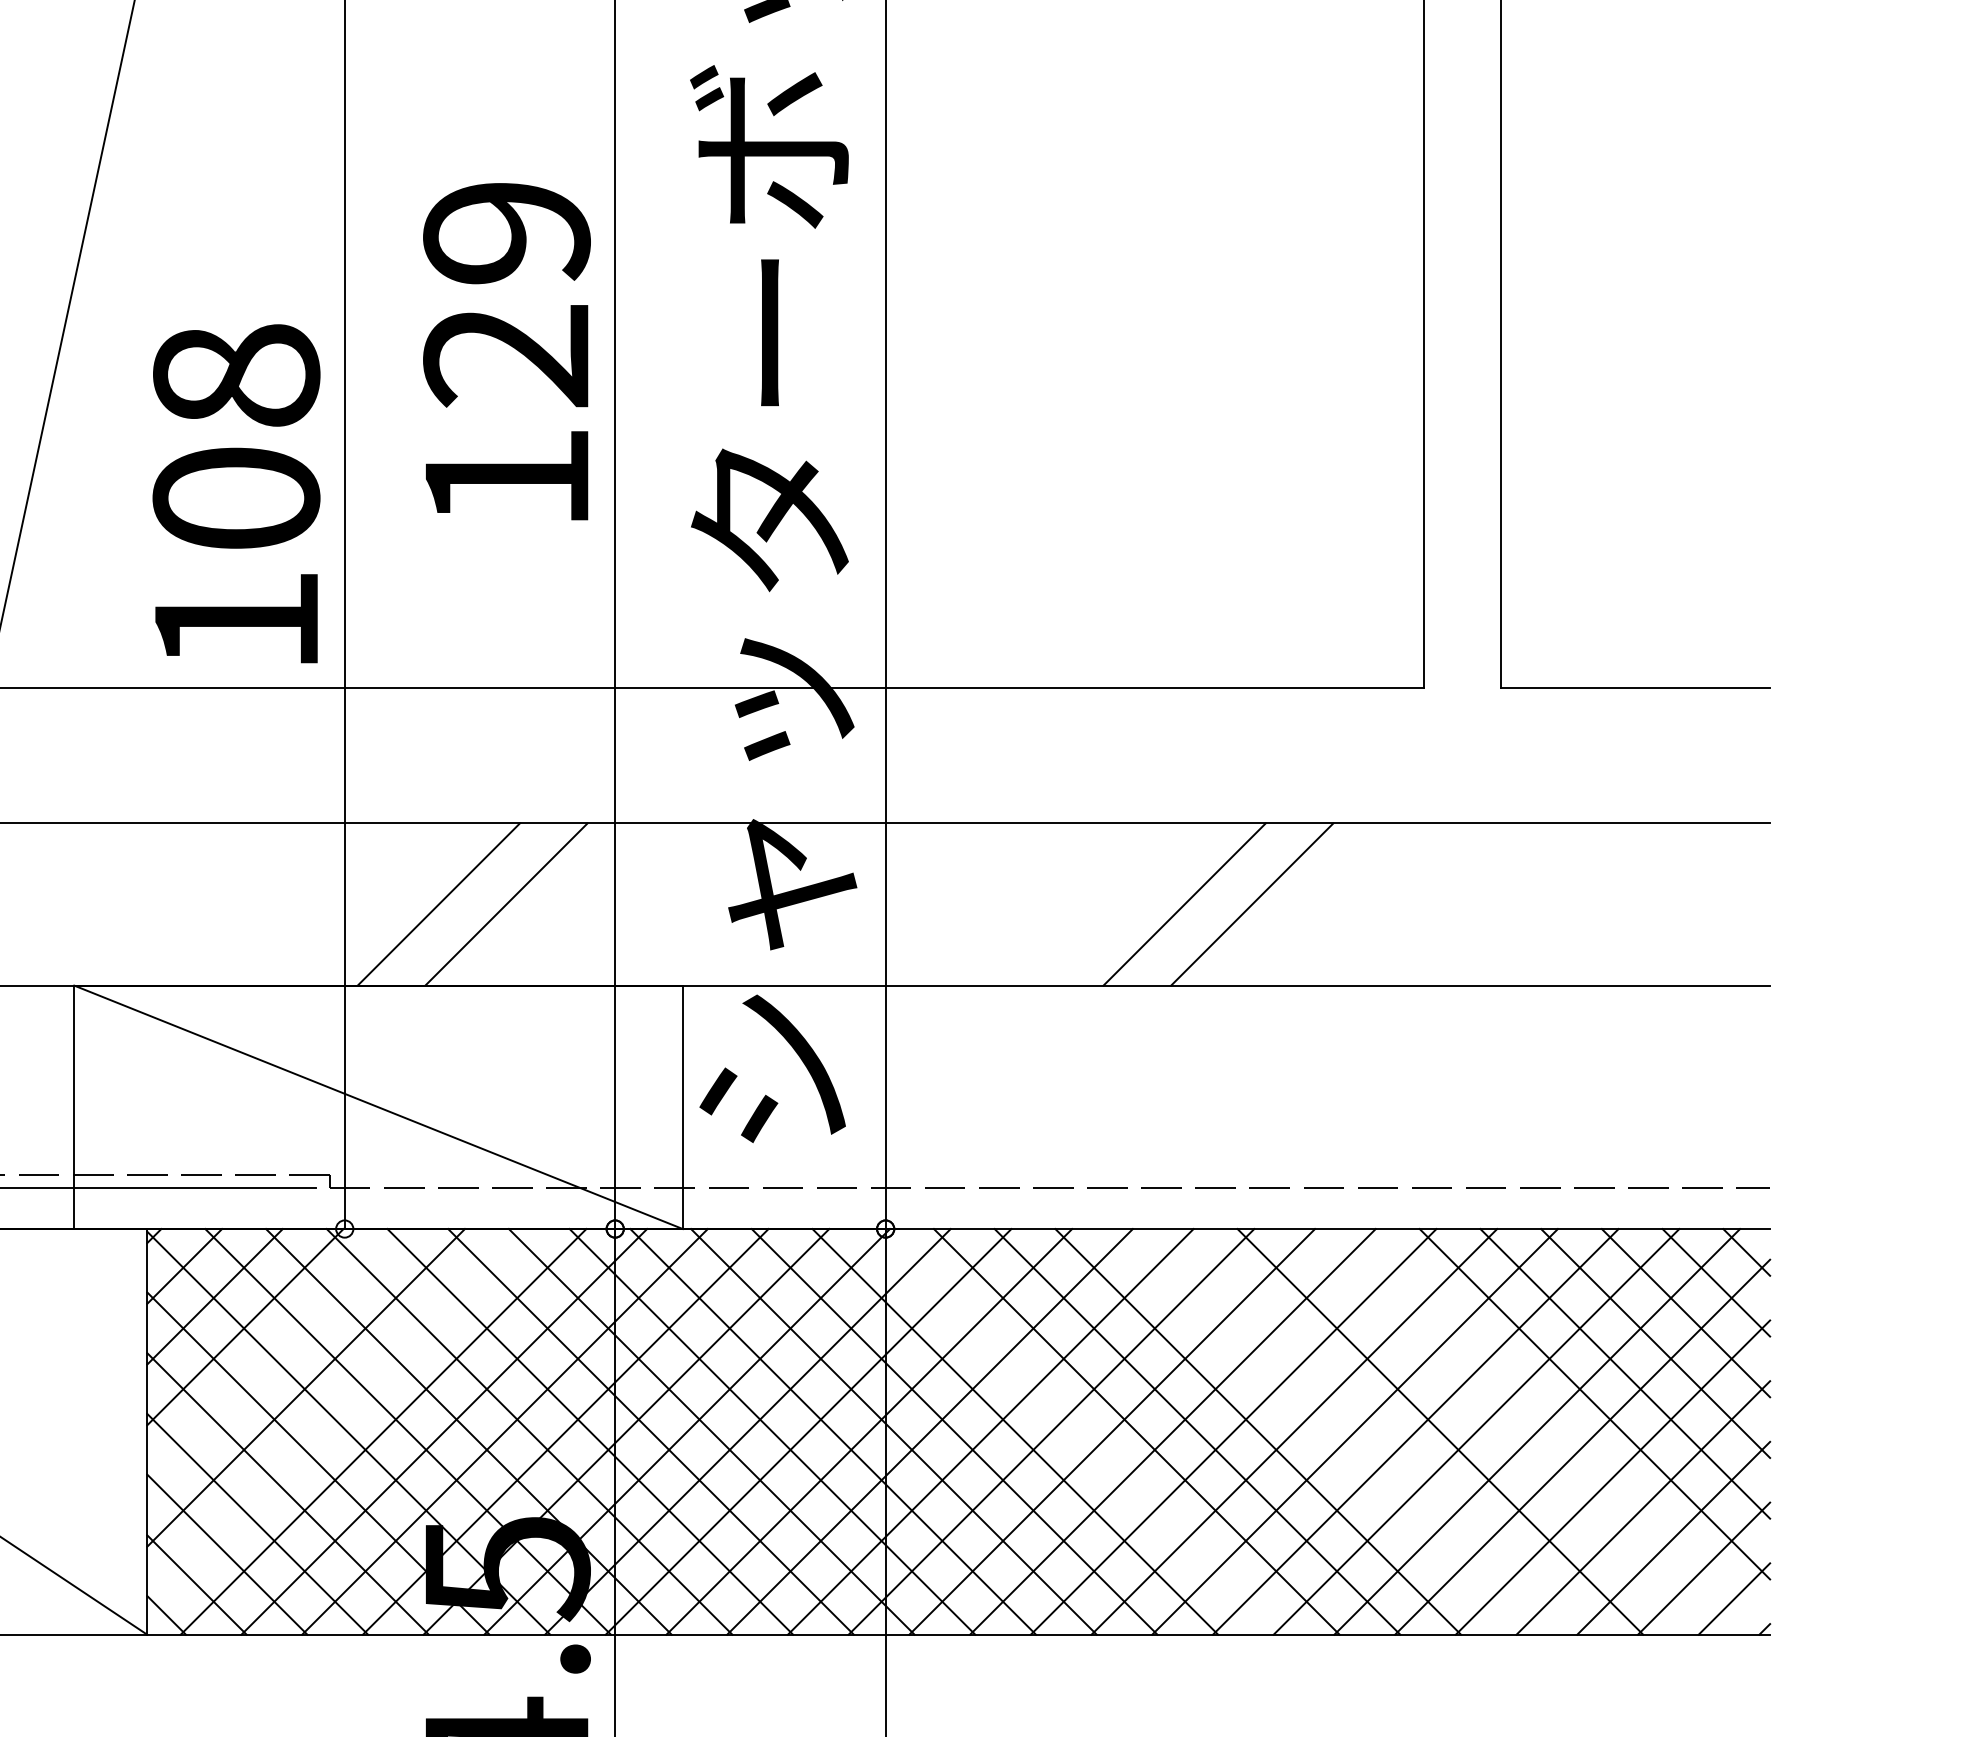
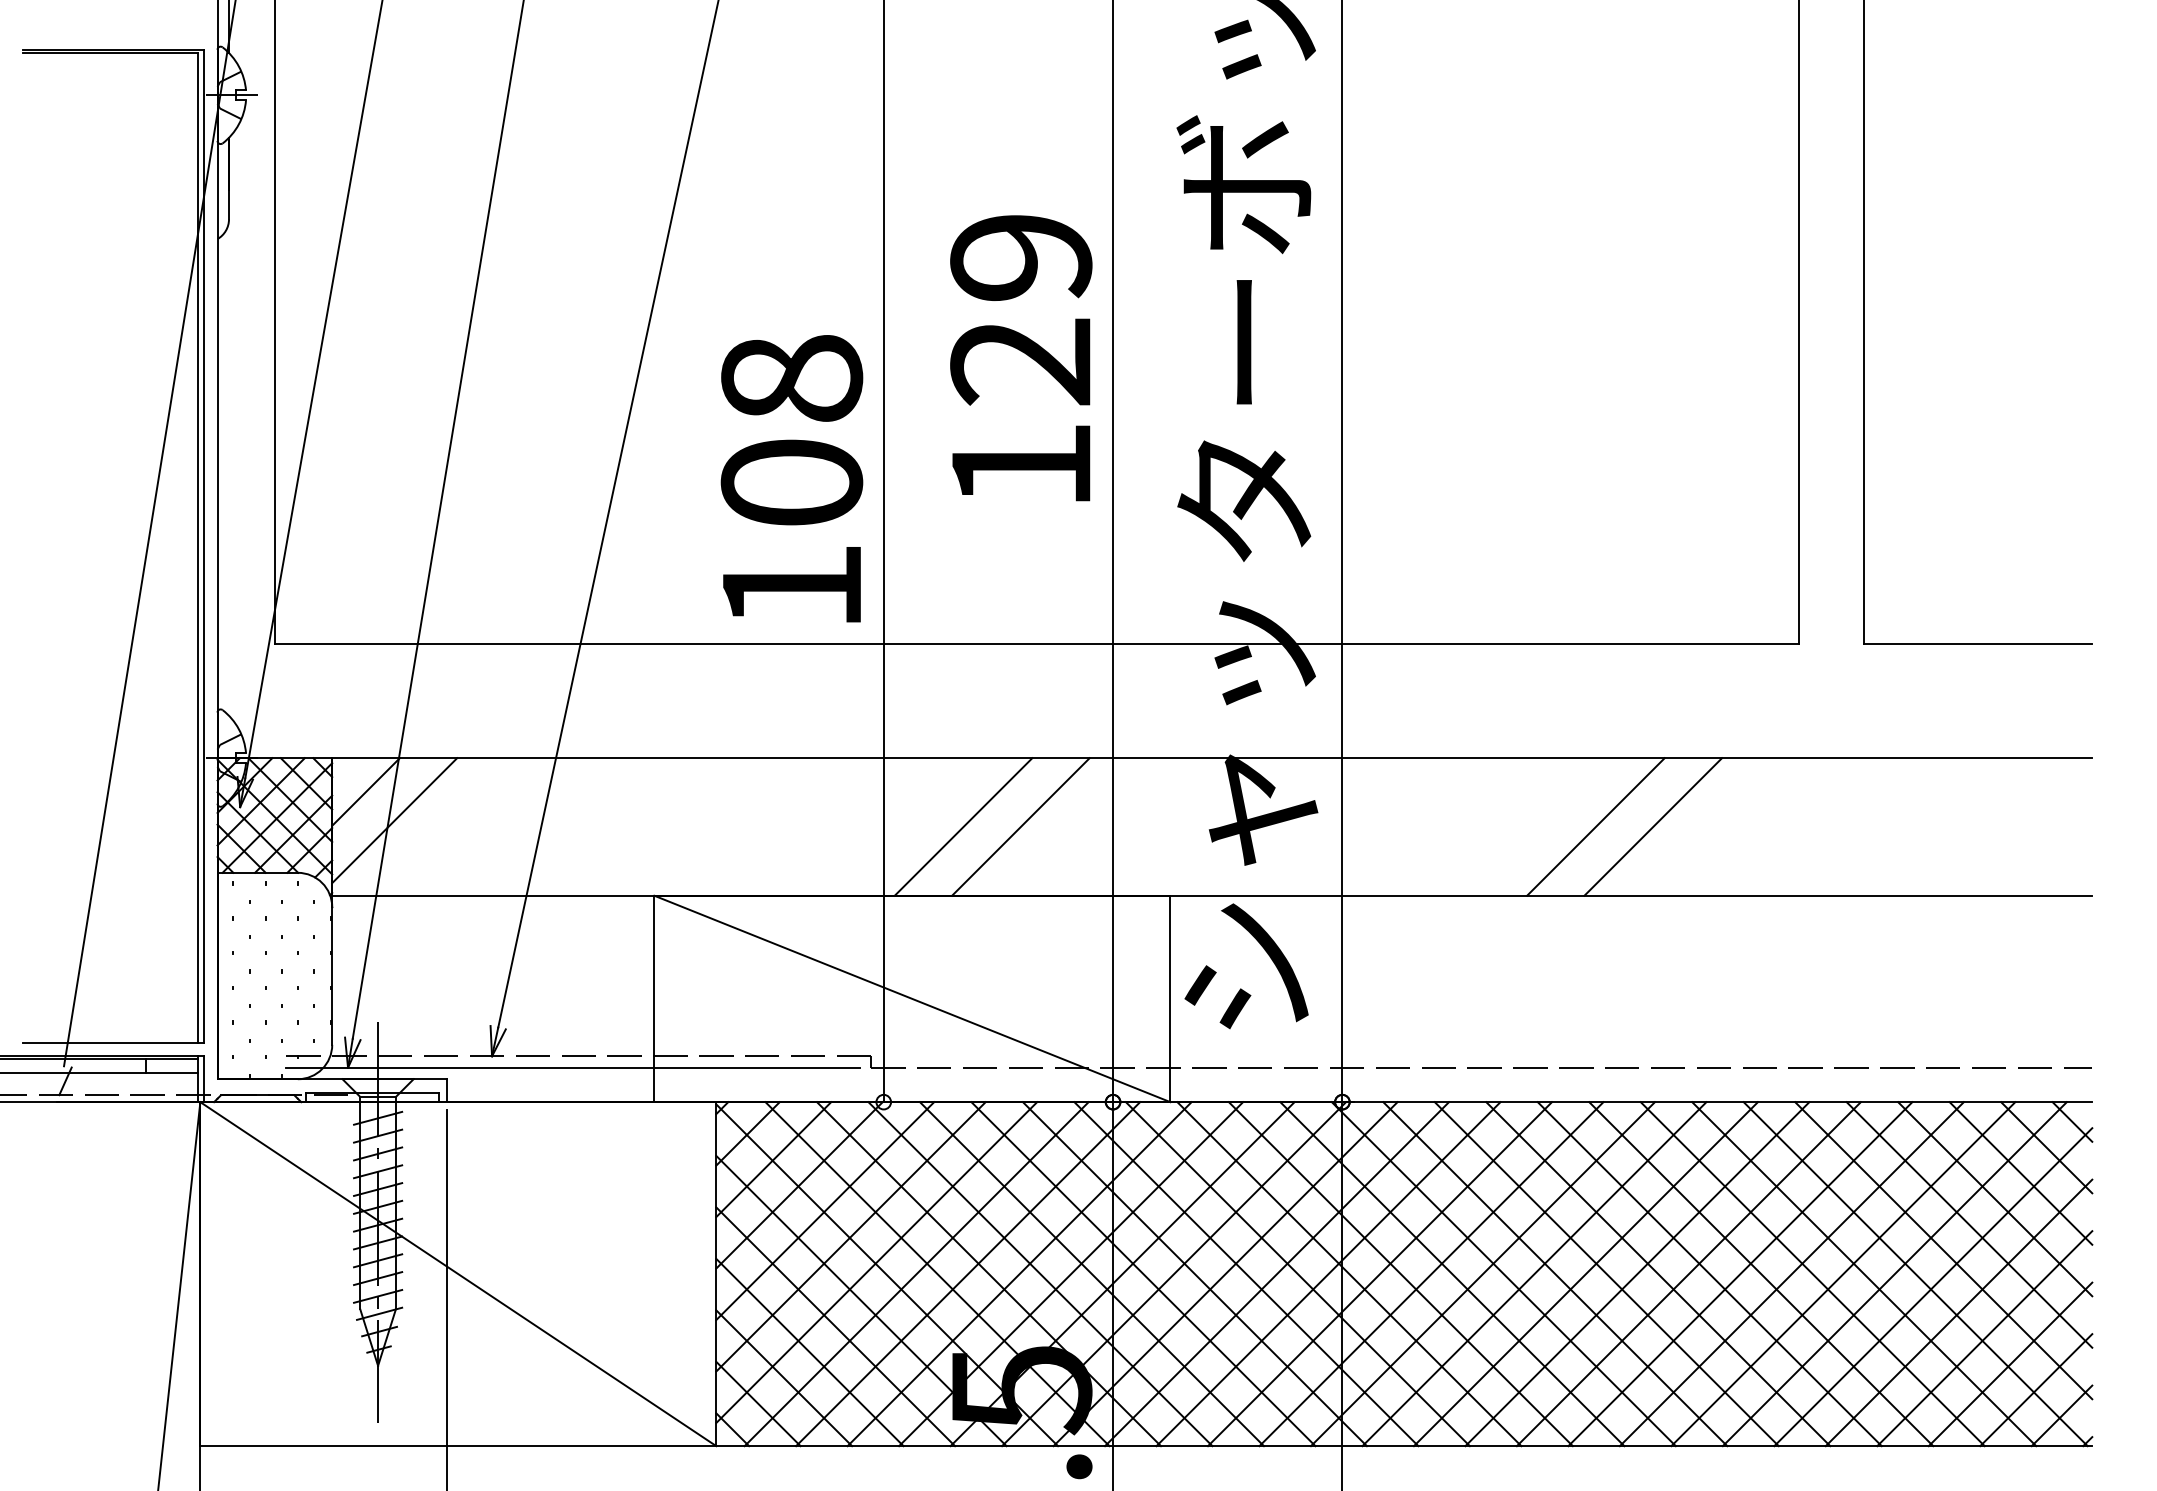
line: (276, 1357) -> (825, 1211), added
line: (336, 1418) -> (876, 1262), added
line: (1075, 1432) -> (1503, 1274), added
line: (1318, 1432) -> (1709, 1274), added
line: (1379, 1432) -> (1761, 1274), added
line: (1501, 1432) -> (1864, 1274), added
line: (1561, 1432) -> (1915, 1274), added

